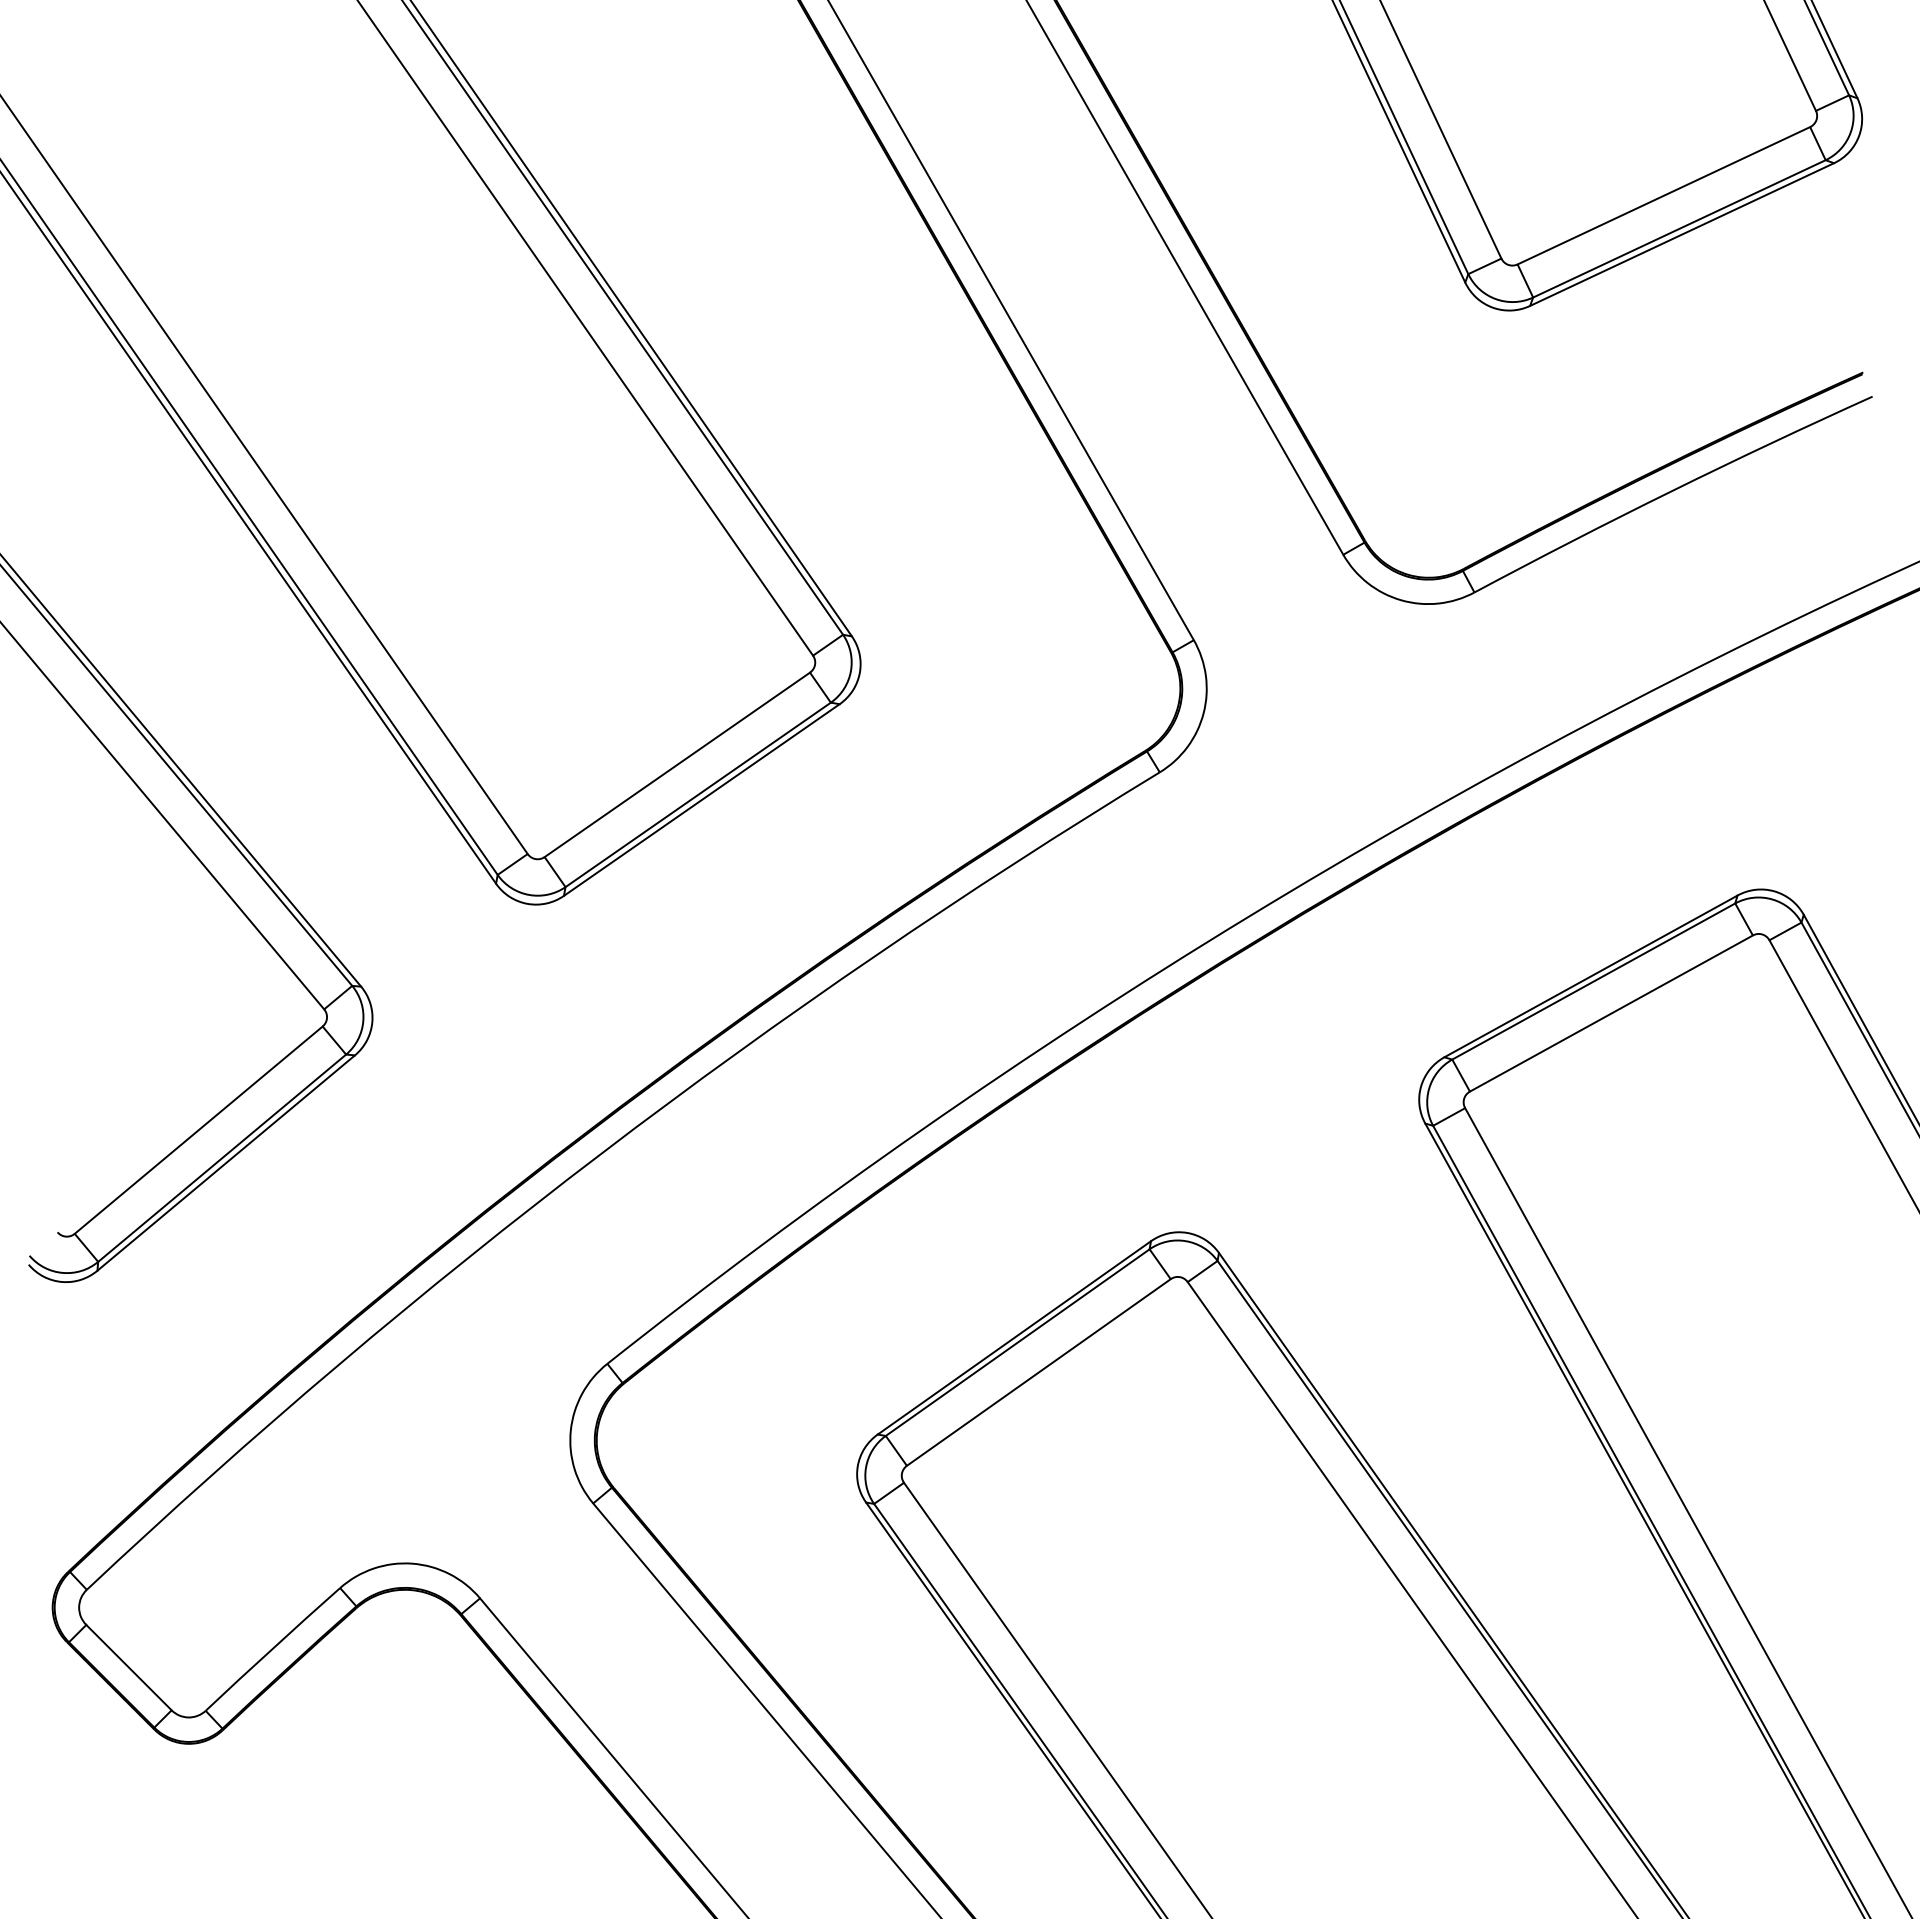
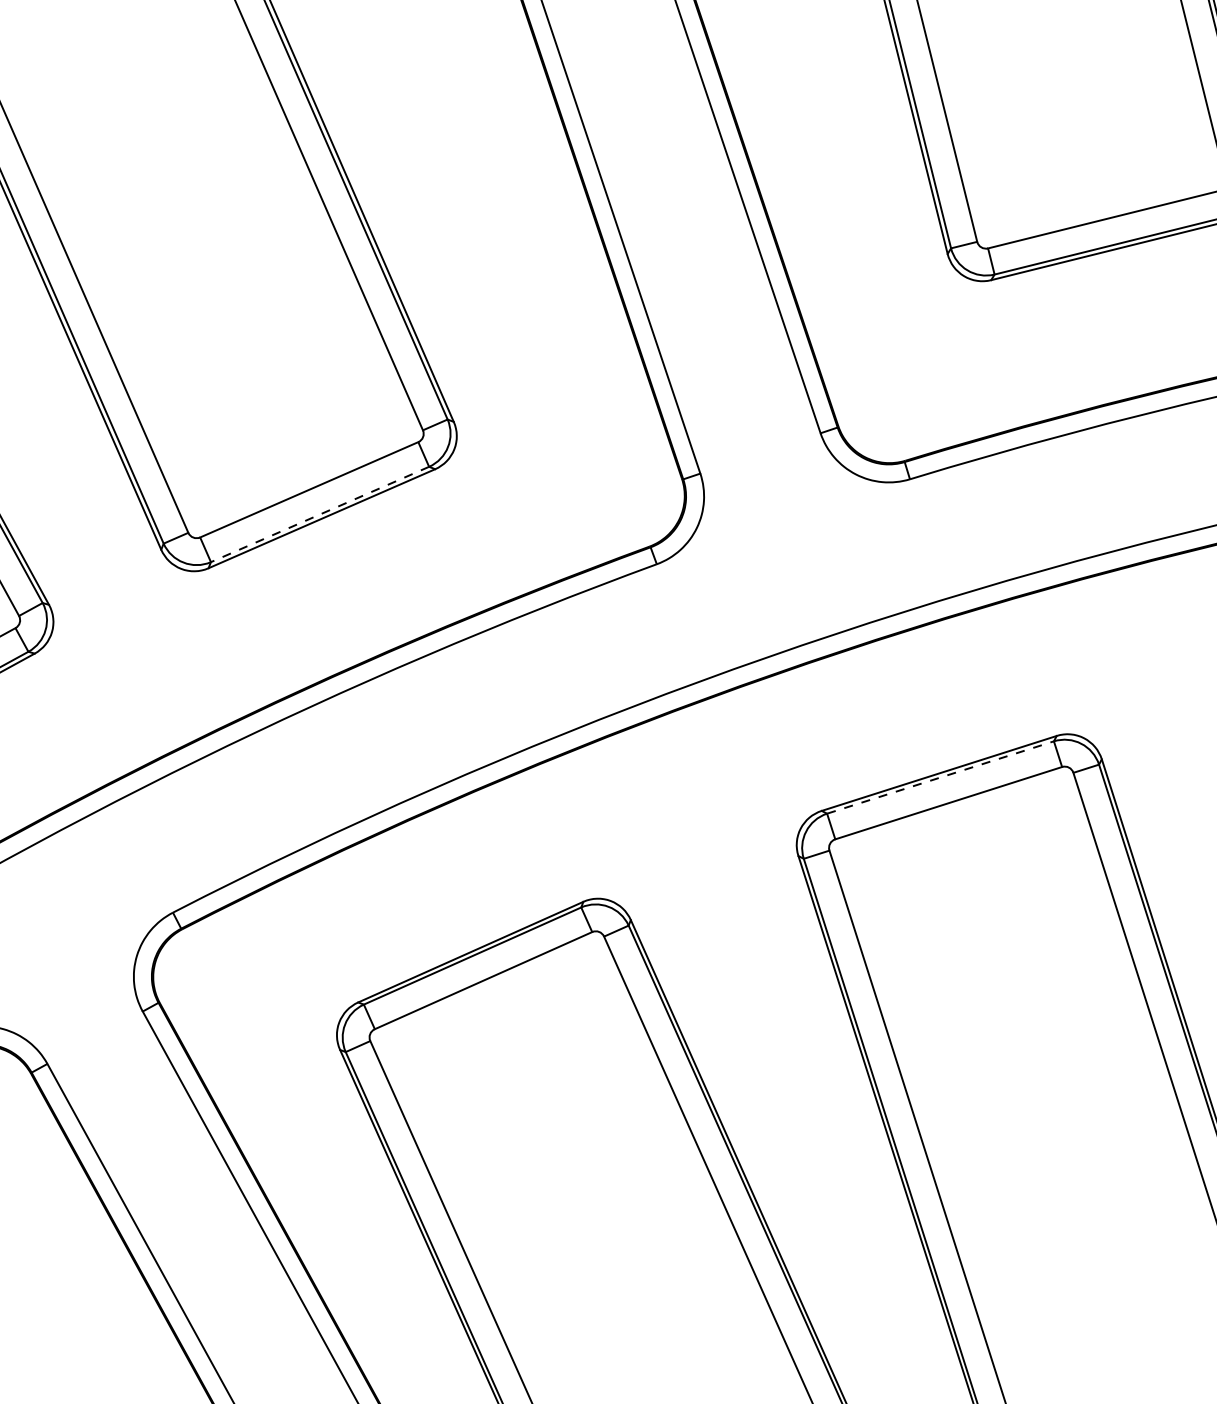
line: (698, 794) -> (320, 514), solid -> dashed
line: (1593, 981) -> (940, 777), solid -> dashed

